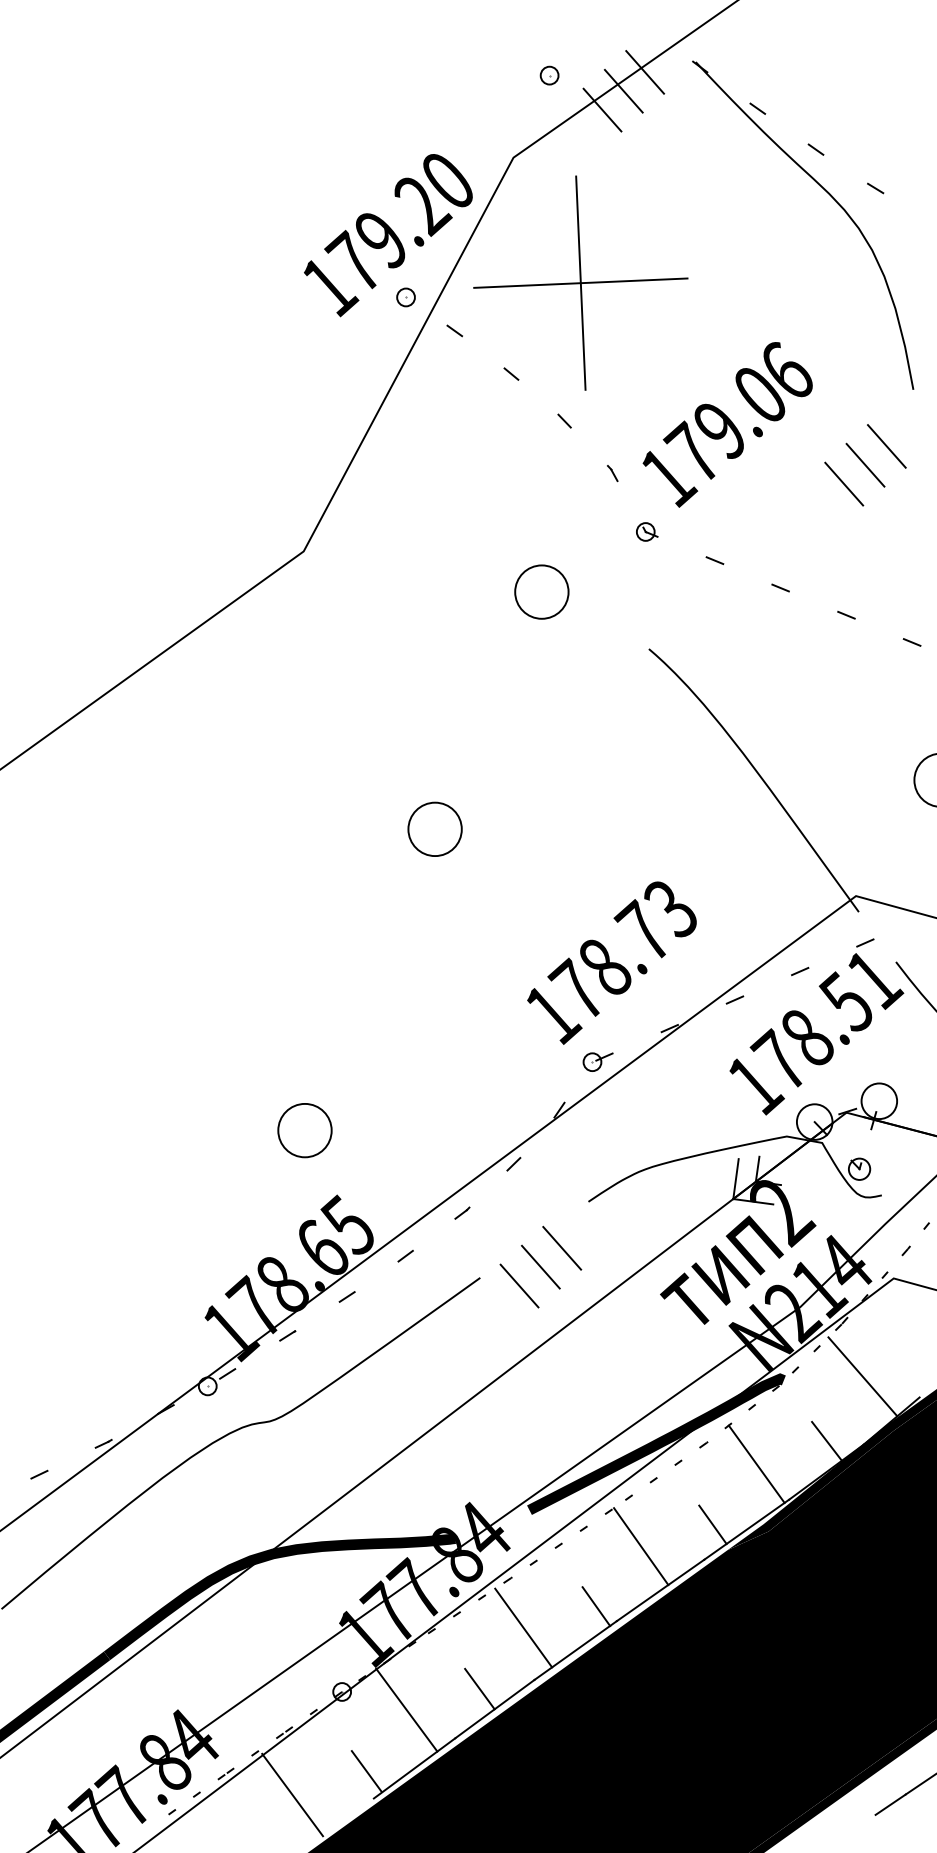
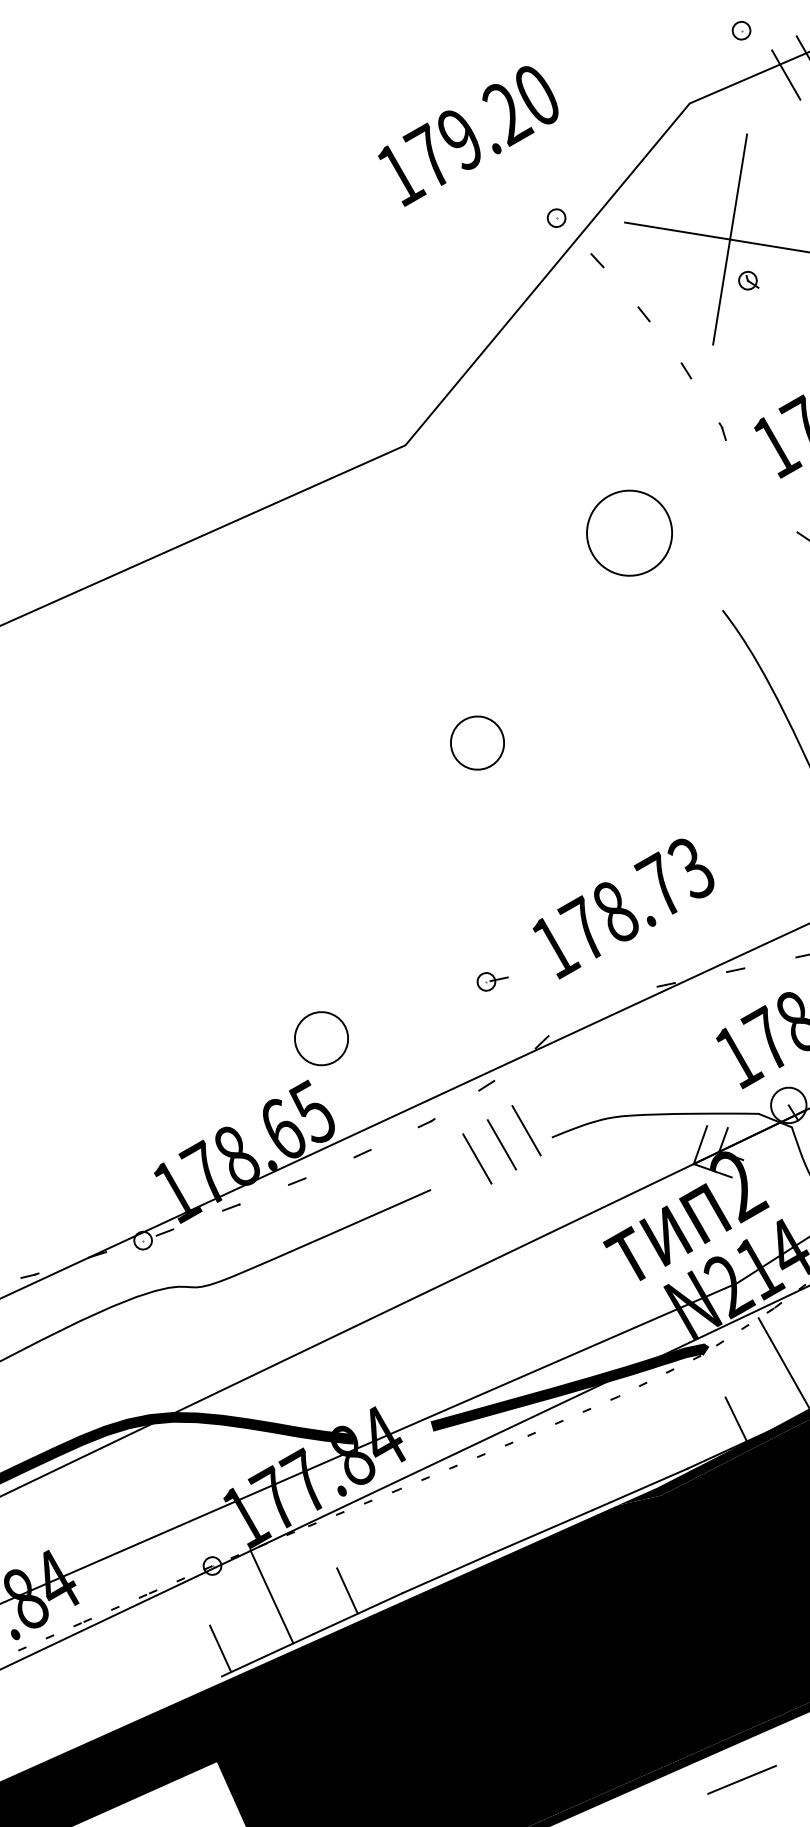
text: (388, 235) -> (468, 136), moved
part: (647, 531) -> (749, 280), moved
part: (541, 591) -> (629, 532), size x1.6
part: (597, 1061) -> (491, 982), moved
part: (304, 1130) -> (321, 1038), moved
part: (540, 1266) -> (501, 1144), moved
line: (756, 1463) -> (662, 1426), removed
line: (712, 1524) -> (607, 1477), removed
line: (641, 1546) -> (534, 1484), removed
line: (596, 1606) -> (477, 1534), removed
line: (523, 1627) -> (402, 1539), removed
line: (292, 1794) -> (143, 1656), removed

